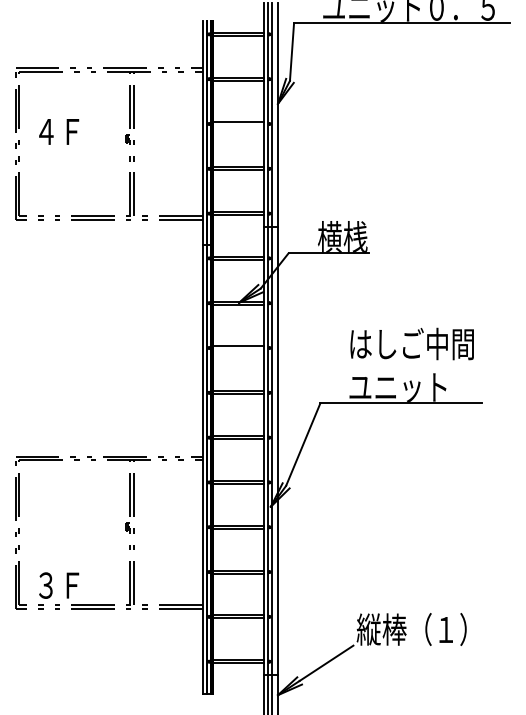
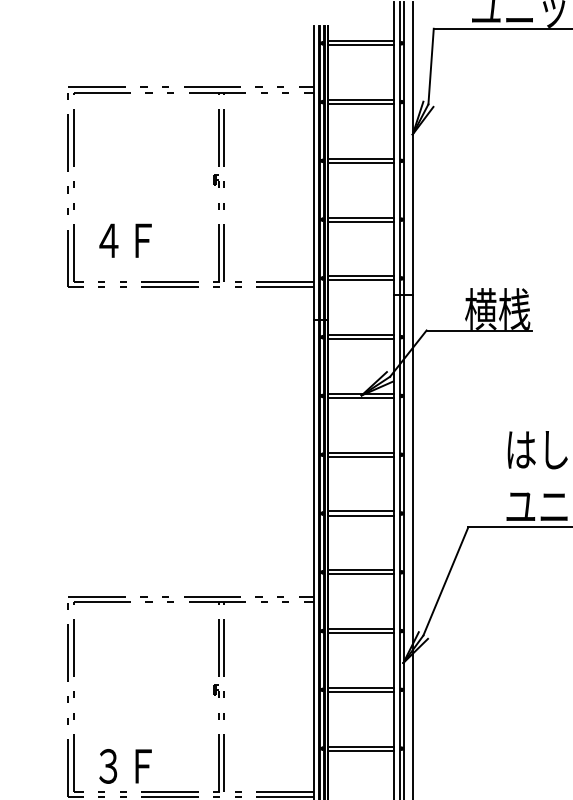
line: (238, 125) -> (360, 162), added
text: (59, 131) -> (126, 240), moved
line: (238, 349) -> (360, 456), added

